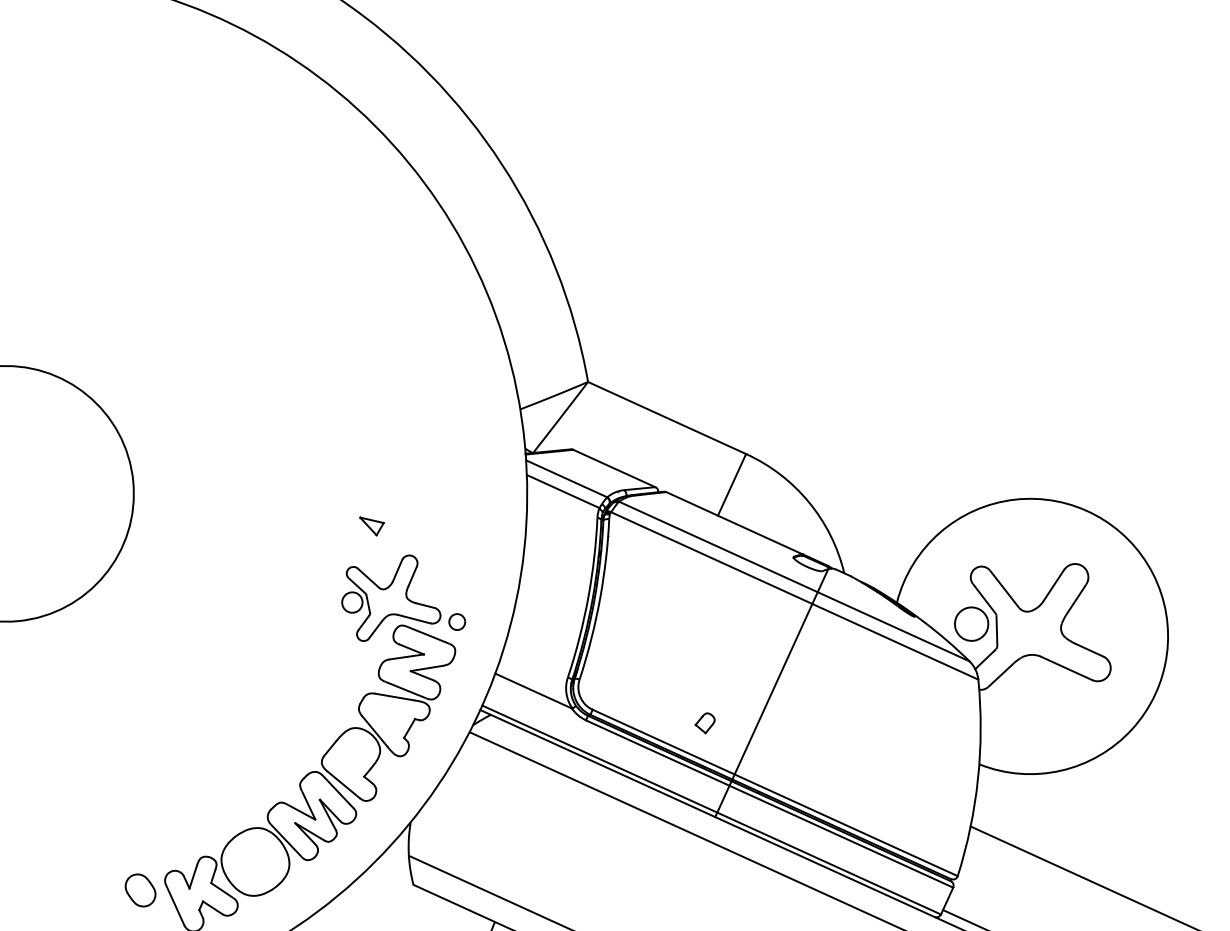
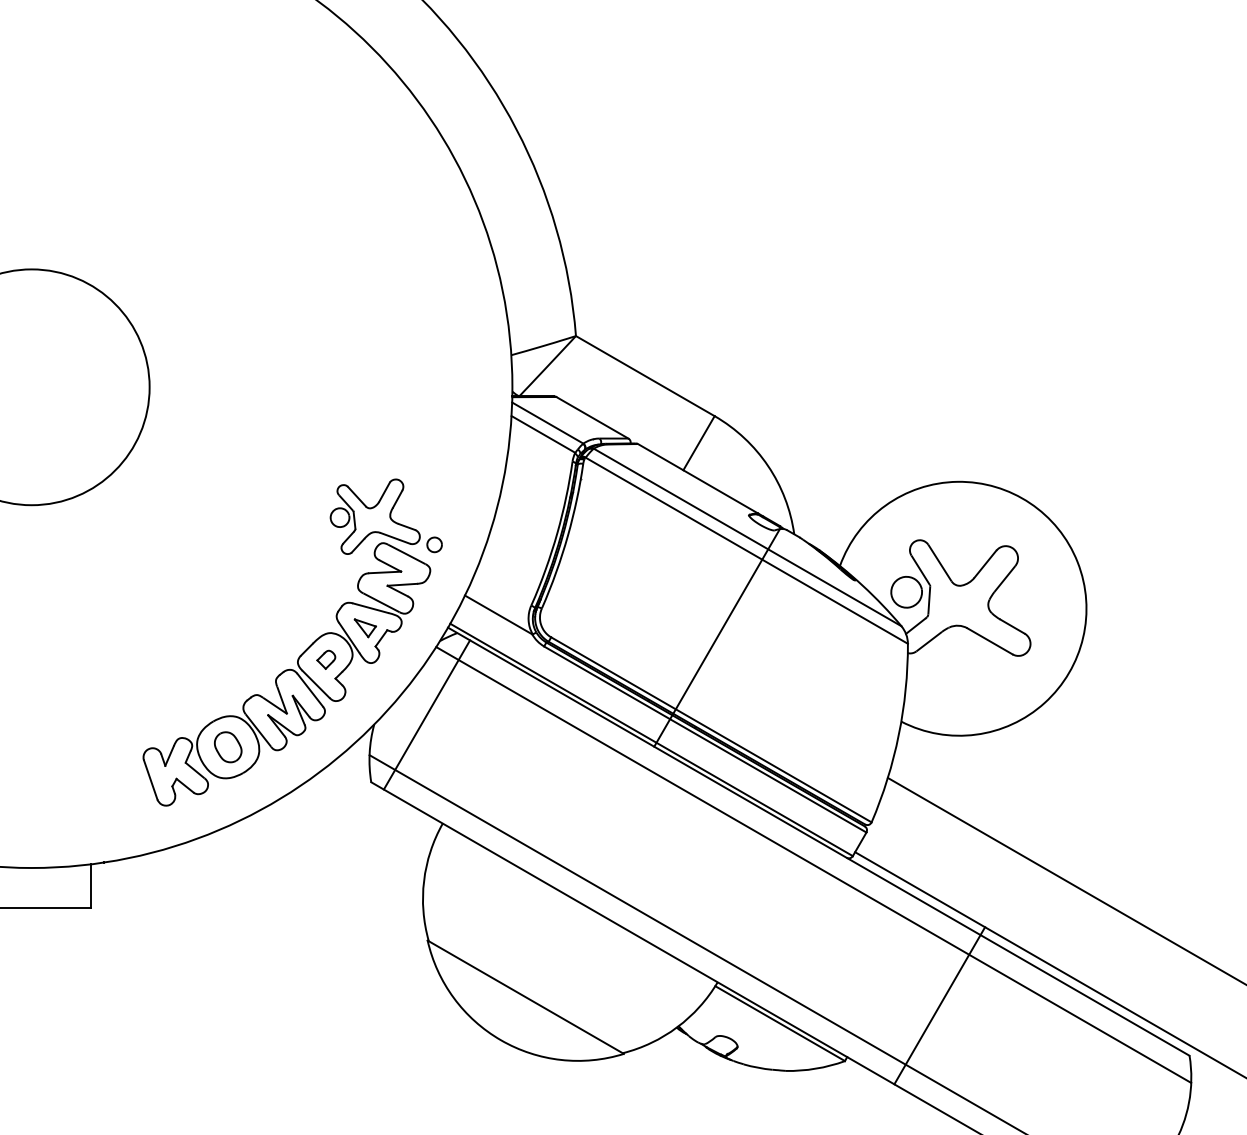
part: (371, 526) -> (364, 628), moved
part: (705, 723) -> (326, 659), moved
line: (466, 805) -> (426, 714), added
part: (140, 890) -> (228, 747), moved

